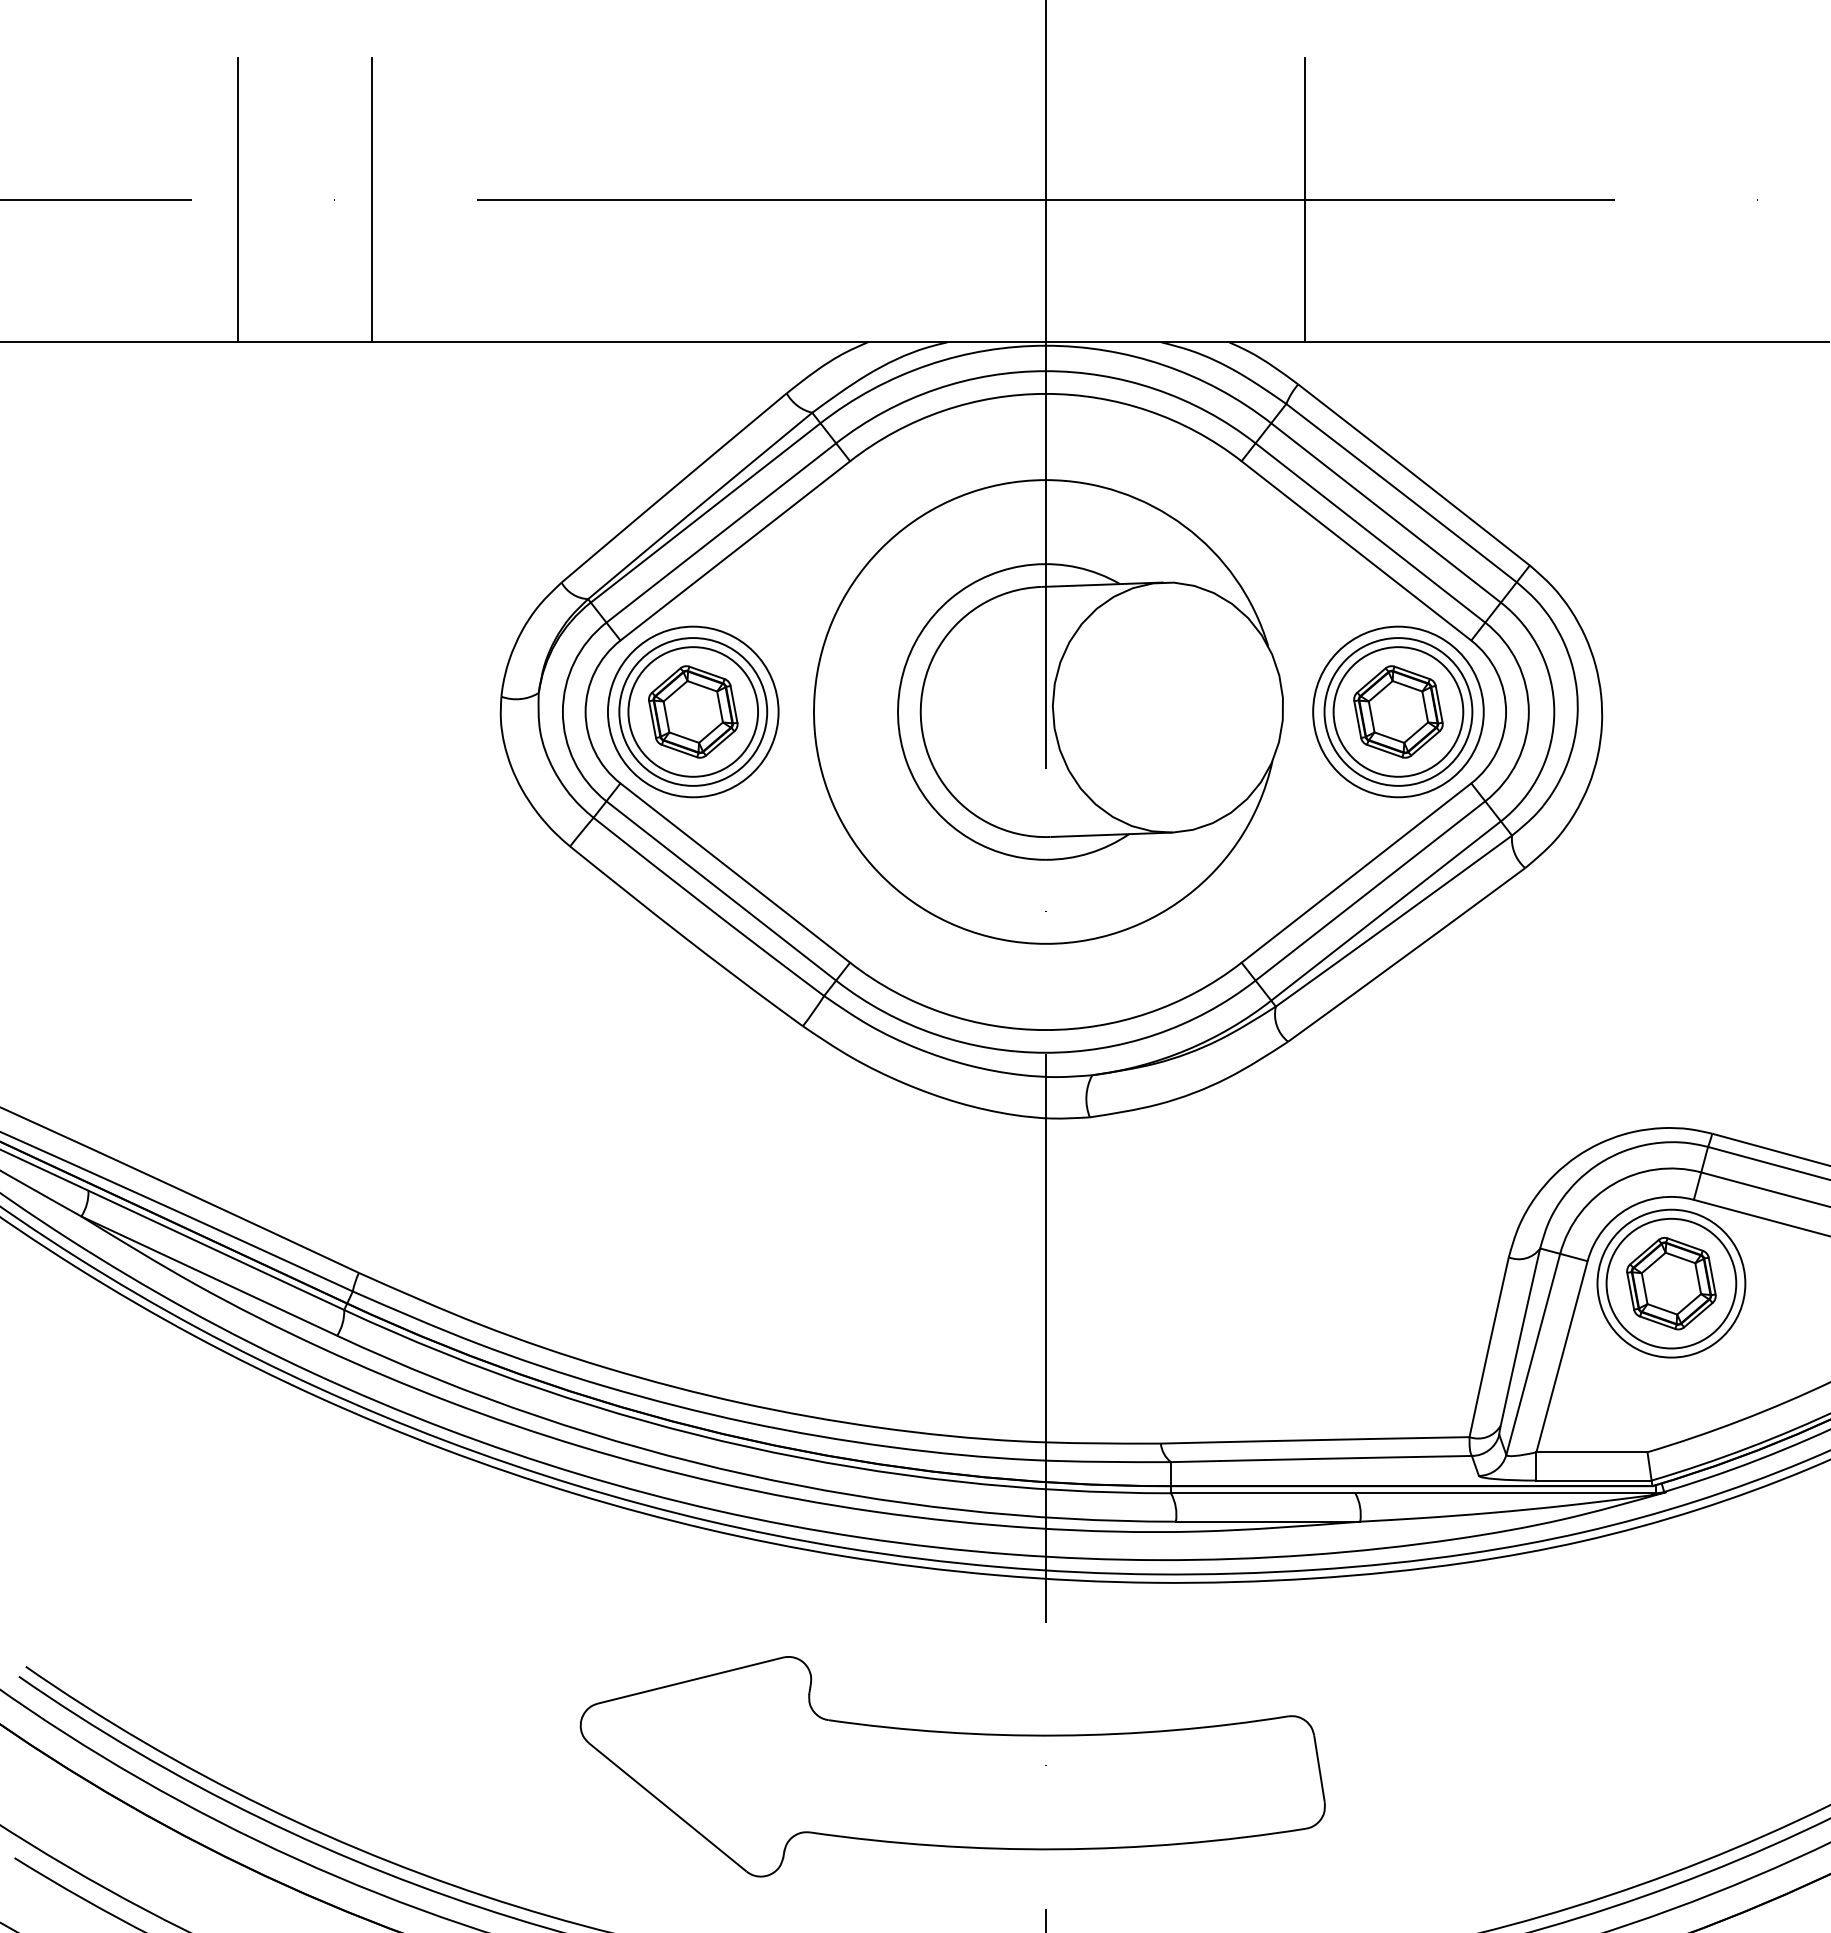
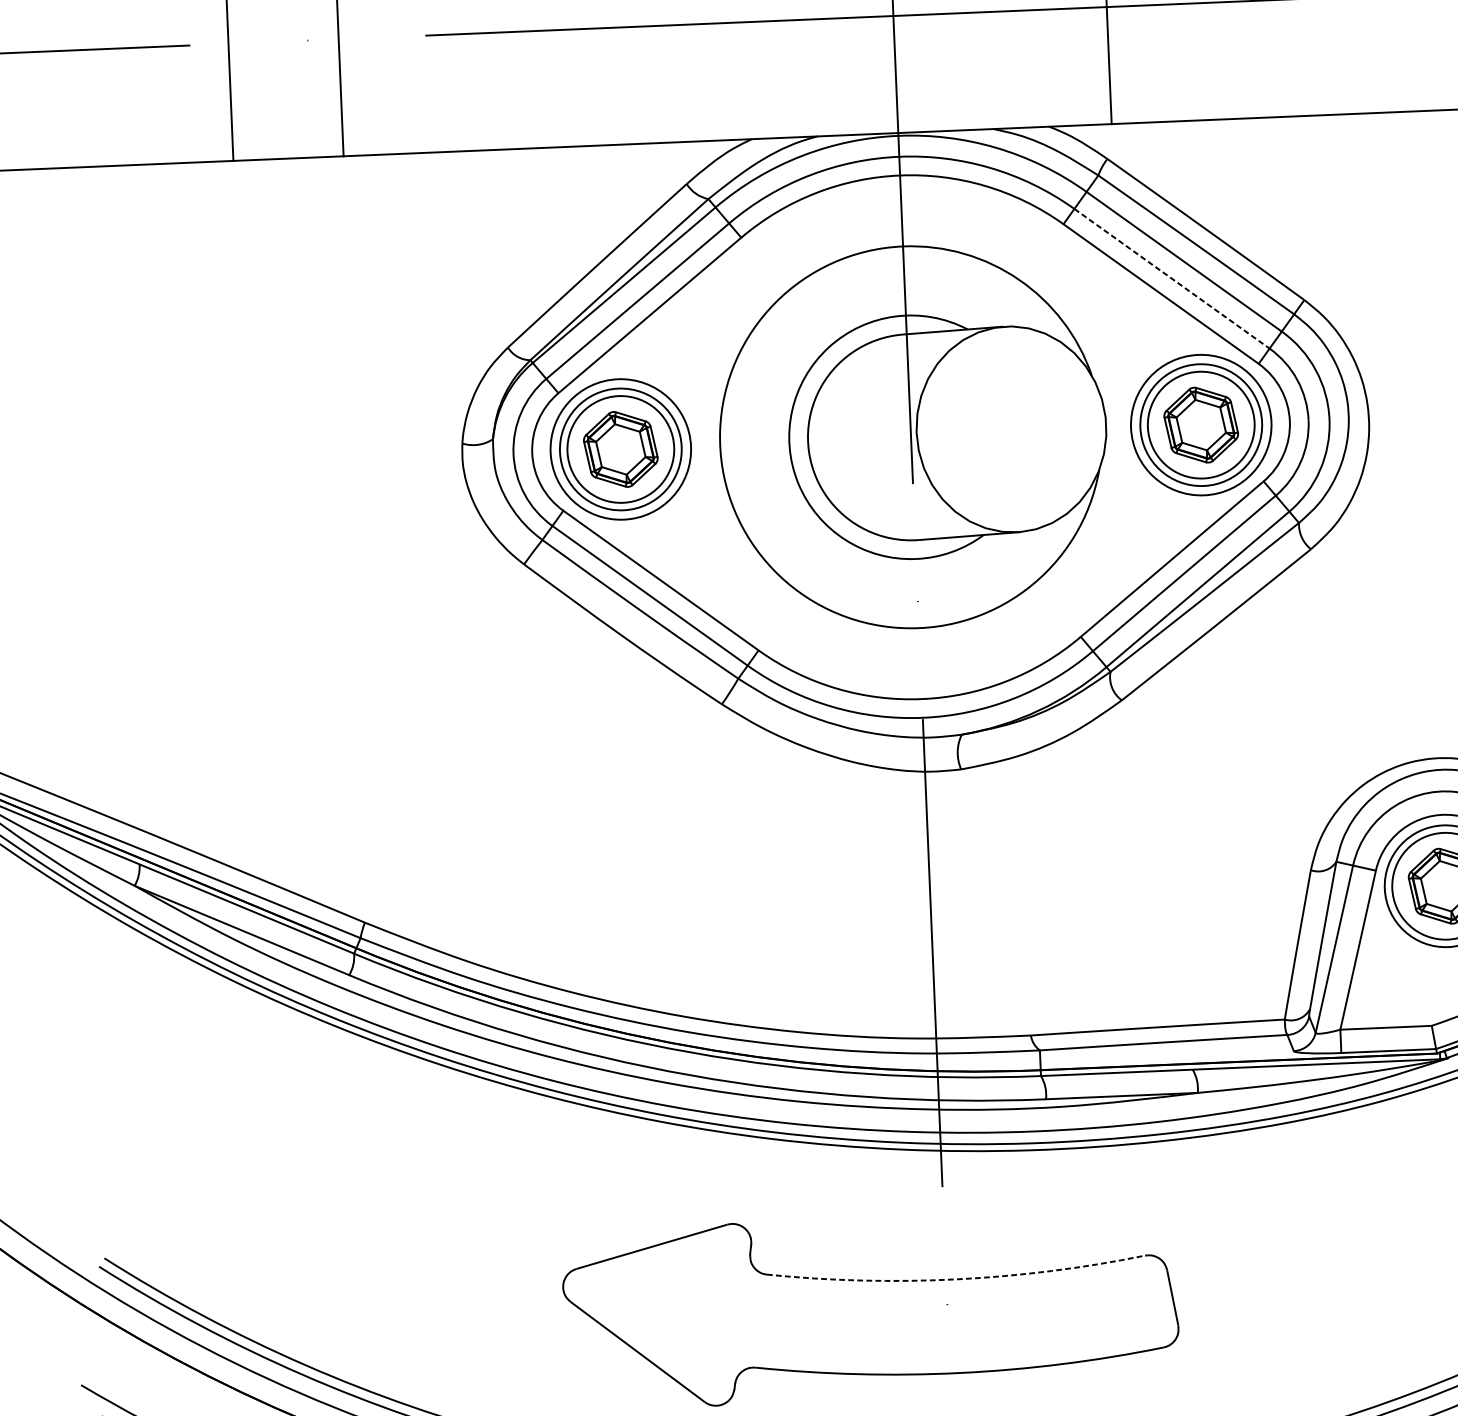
line: (1370, 533) -> (1172, 279), solid -> dashed
arc: (1058, 1735) -> (956, 1279), solid -> dashed

